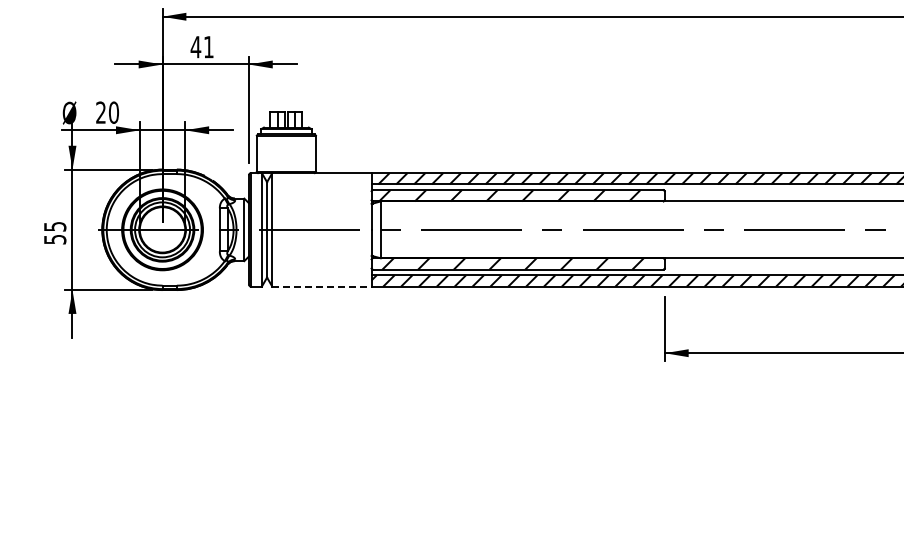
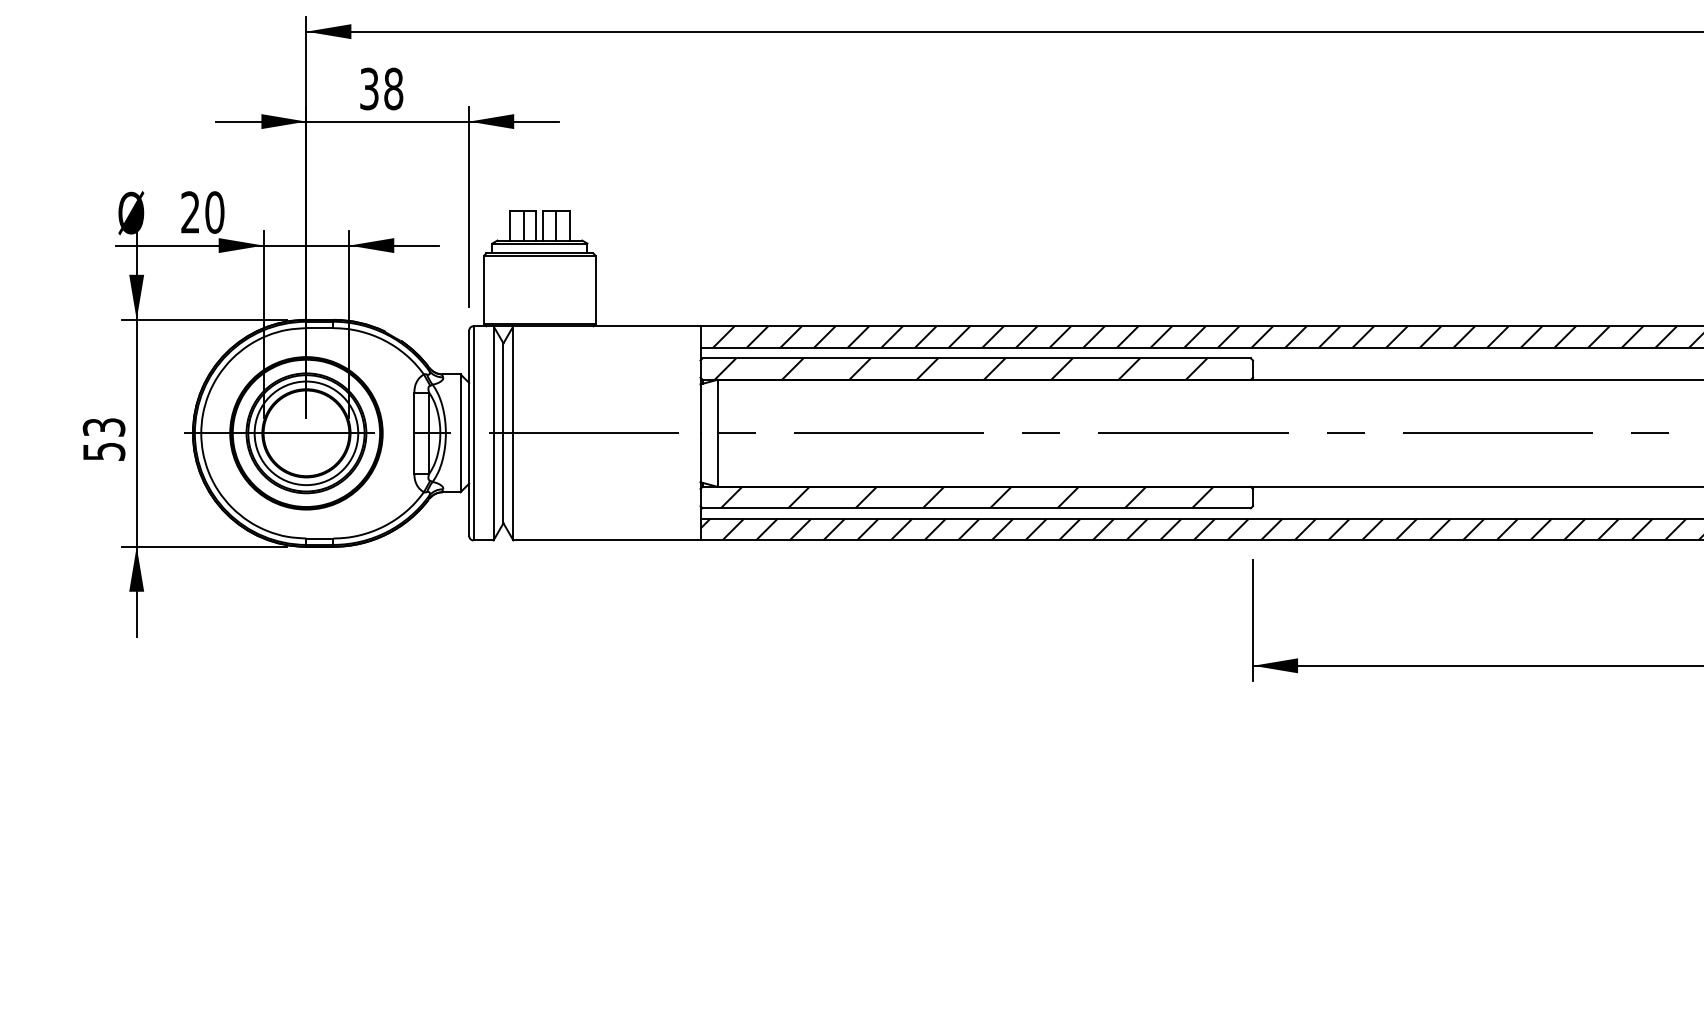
text: (201, 46) -> (379, 87), 41 -> 38
text: (54, 226) -> (102, 426), 55 -> 53
line: (321, 286) -> (606, 540), dashed -> solid

